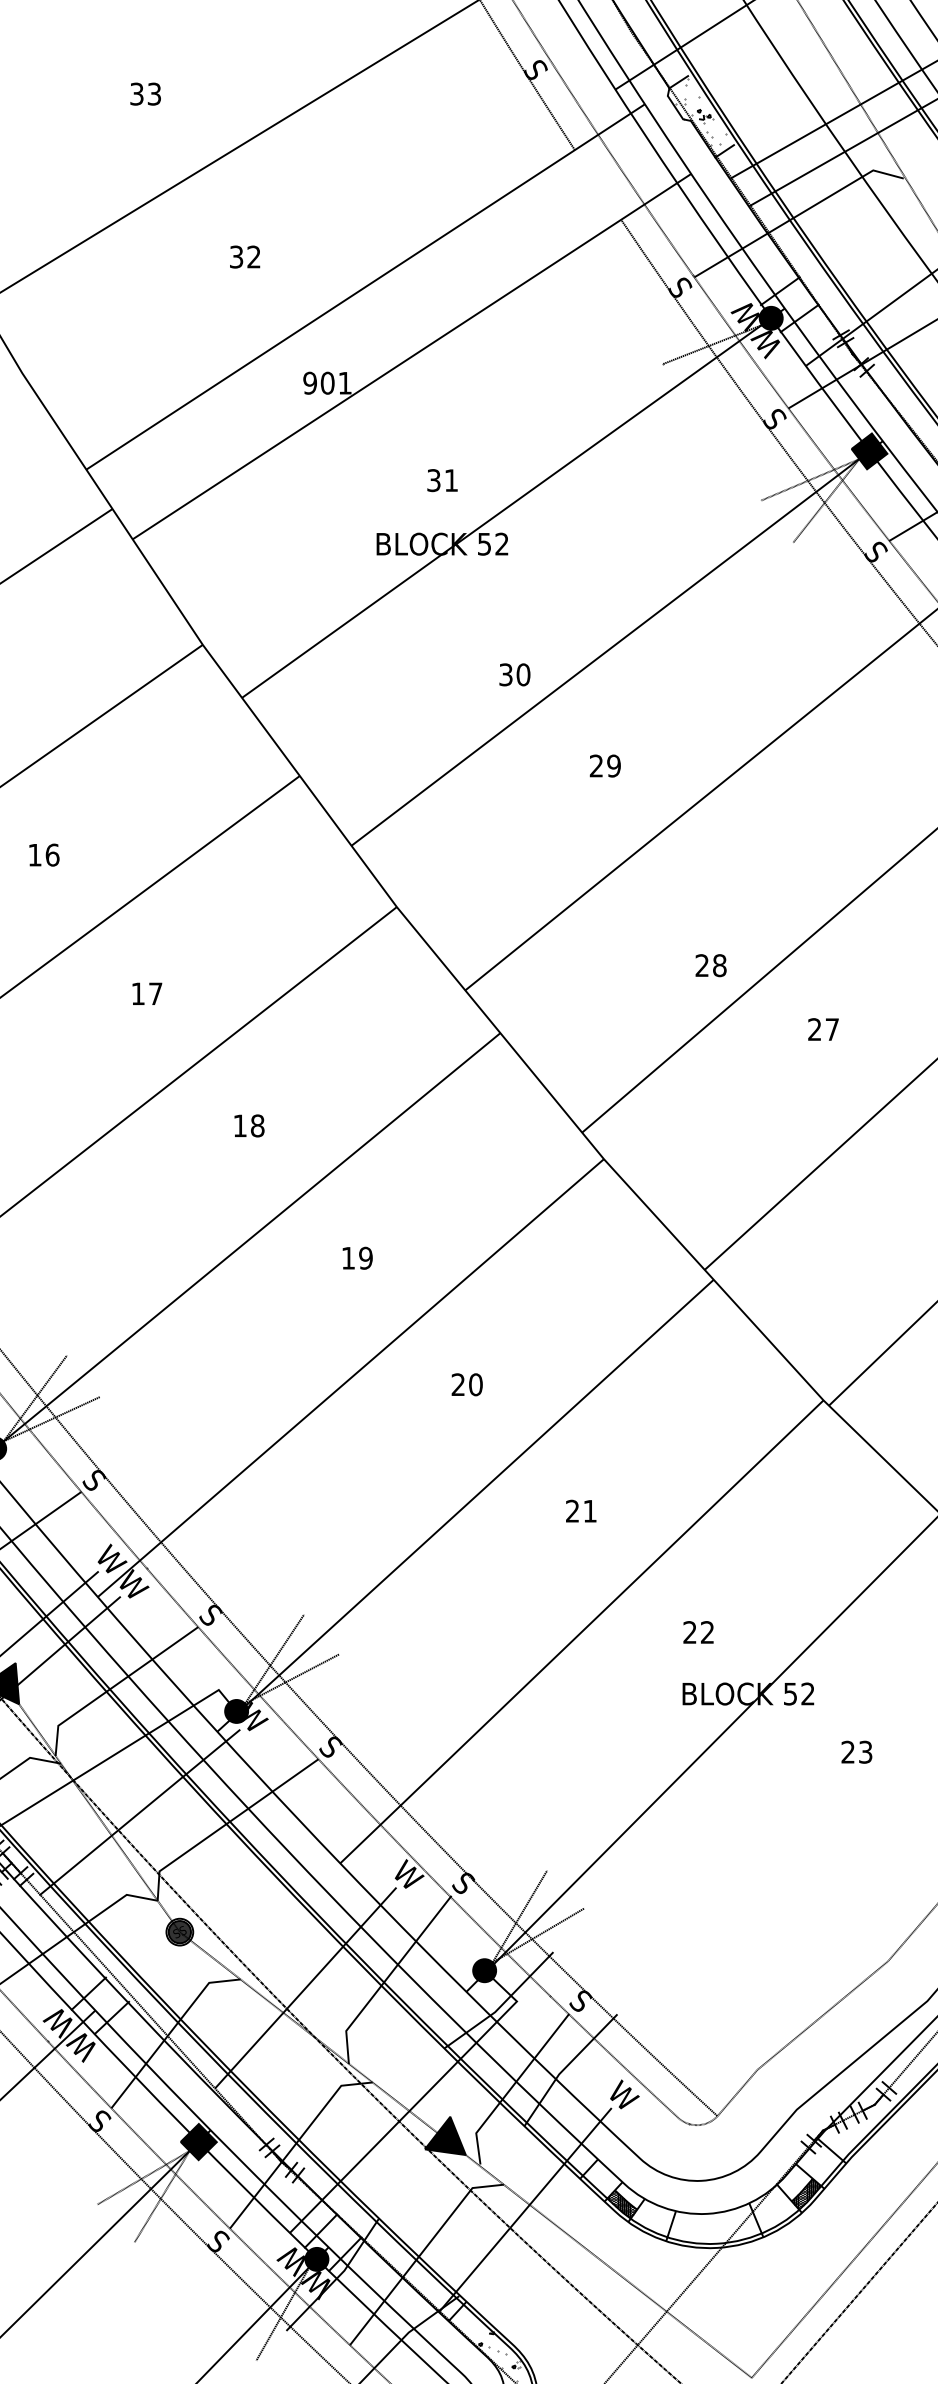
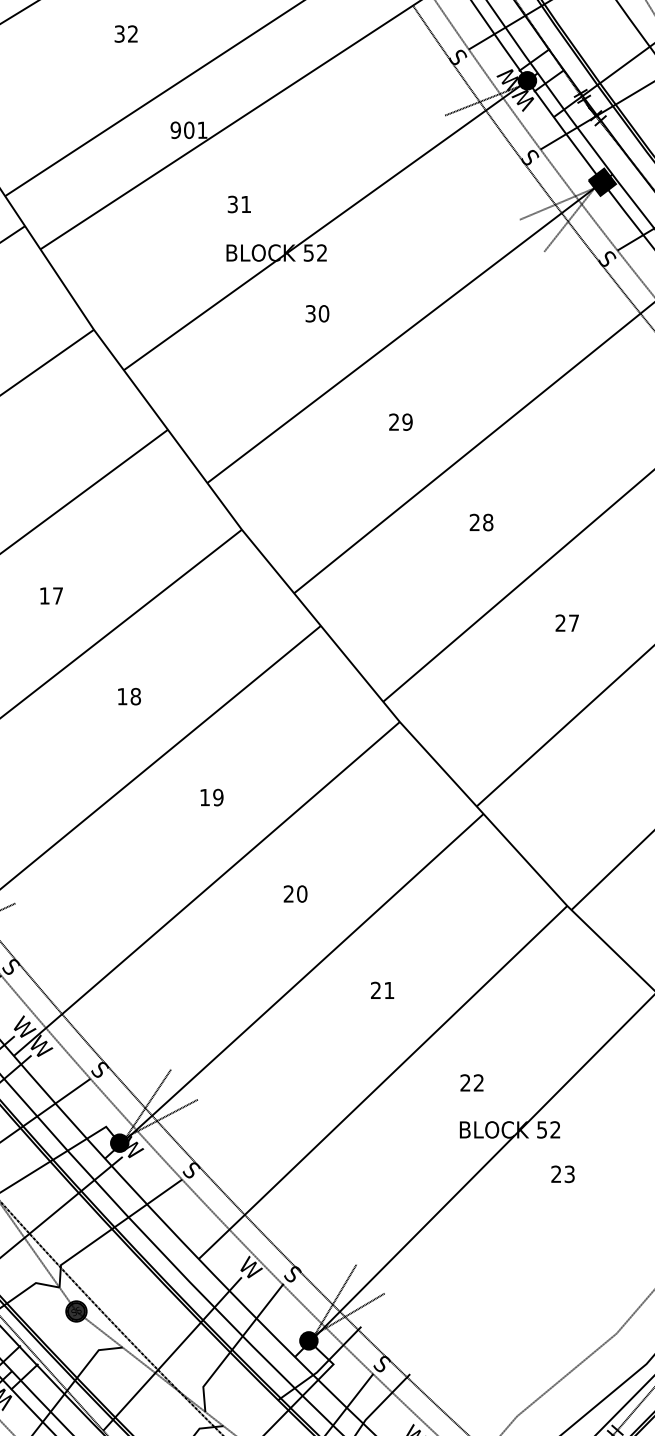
text: (442, 480) -> (239, 204), moved
text: (514, 674) -> (317, 313), moved
text: (710, 965) -> (481, 522), moved
text: (856, 1751) -> (562, 1173), moved

